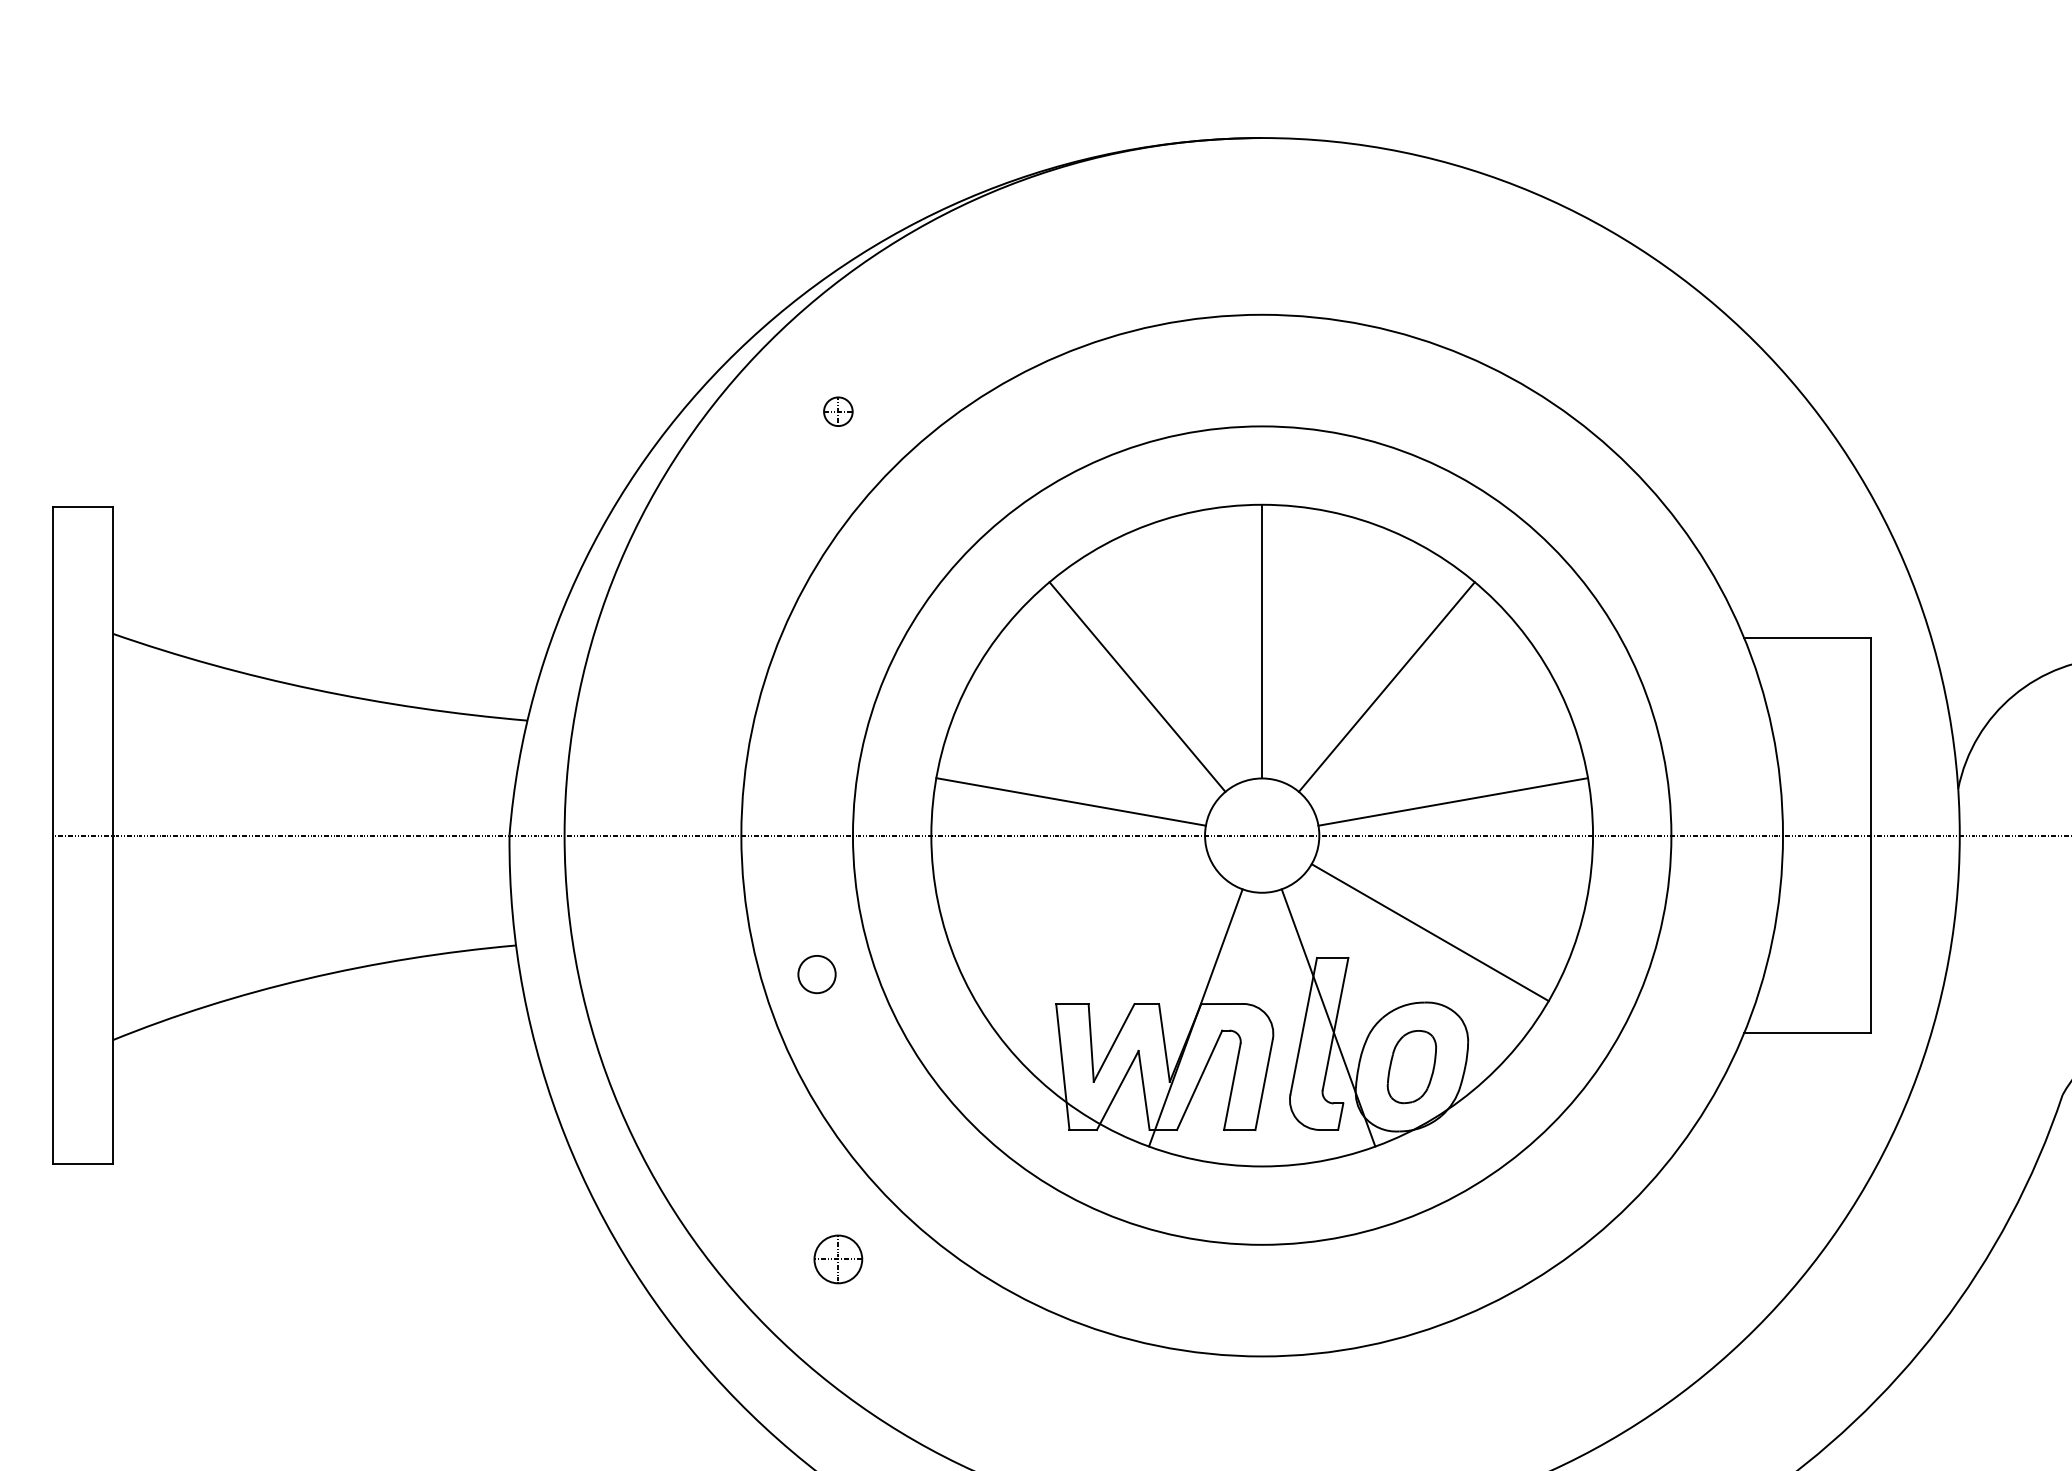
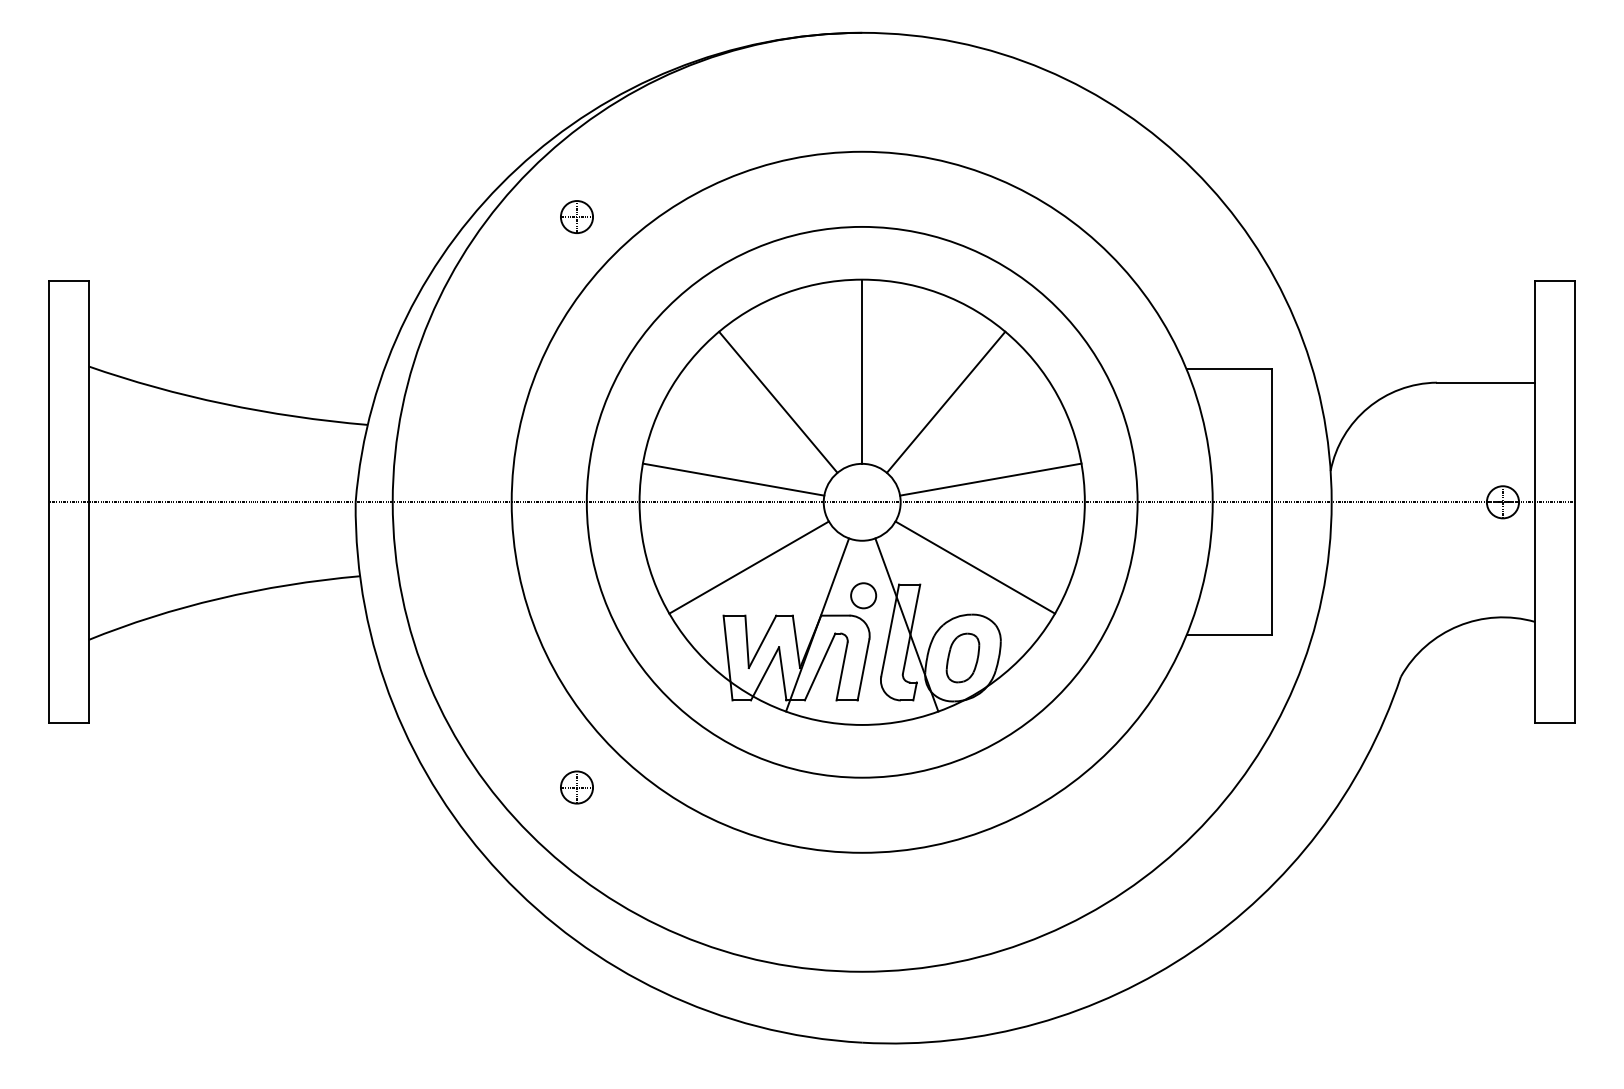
part: (837, 410) -> (576, 216), size x1.67
line: (1093, 932) -> (748, 567), added
circle: (816, 974) -> (863, 595), moved

